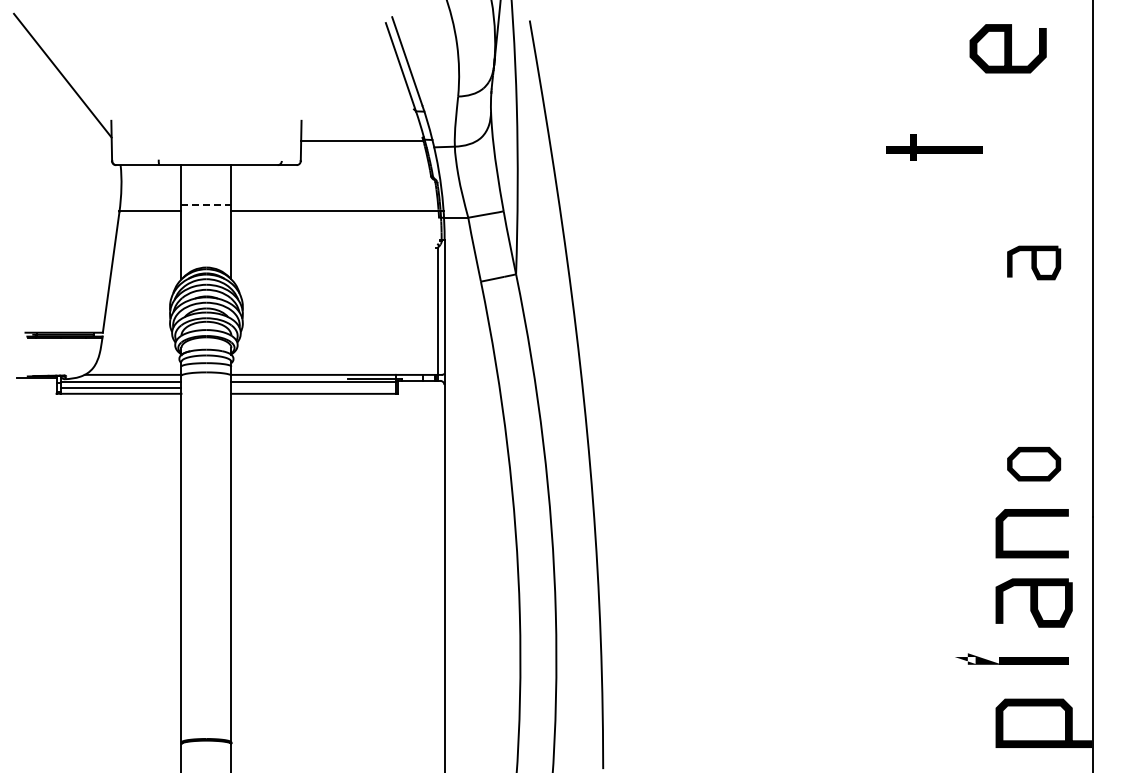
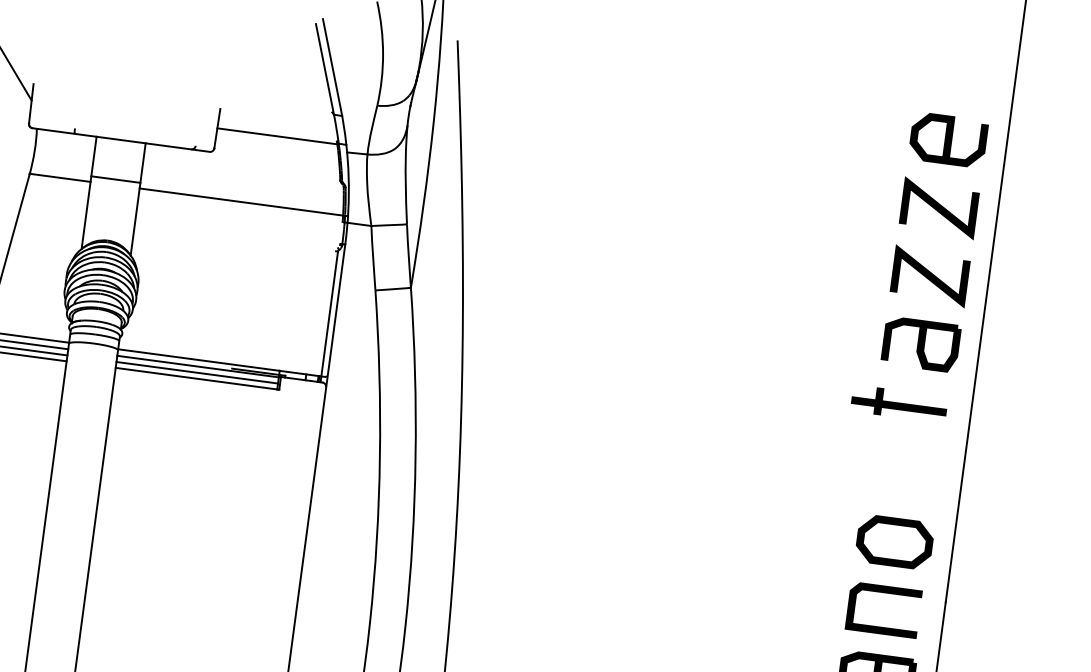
curve: (1007, 48) -> (947, 139), moved
line: (1033, 123) -> (938, 207), added
part: (934, 147) -> (899, 404), moved
line: (1033, 193) -> (929, 276), added
line: (206, 205) -> (115, 179), dashed -> solid
part: (1033, 262) -> (920, 344), size x1.43
line: (313, 387) -> (197, 372), added
part: (1033, 463) -> (894, 541), size x1.43

